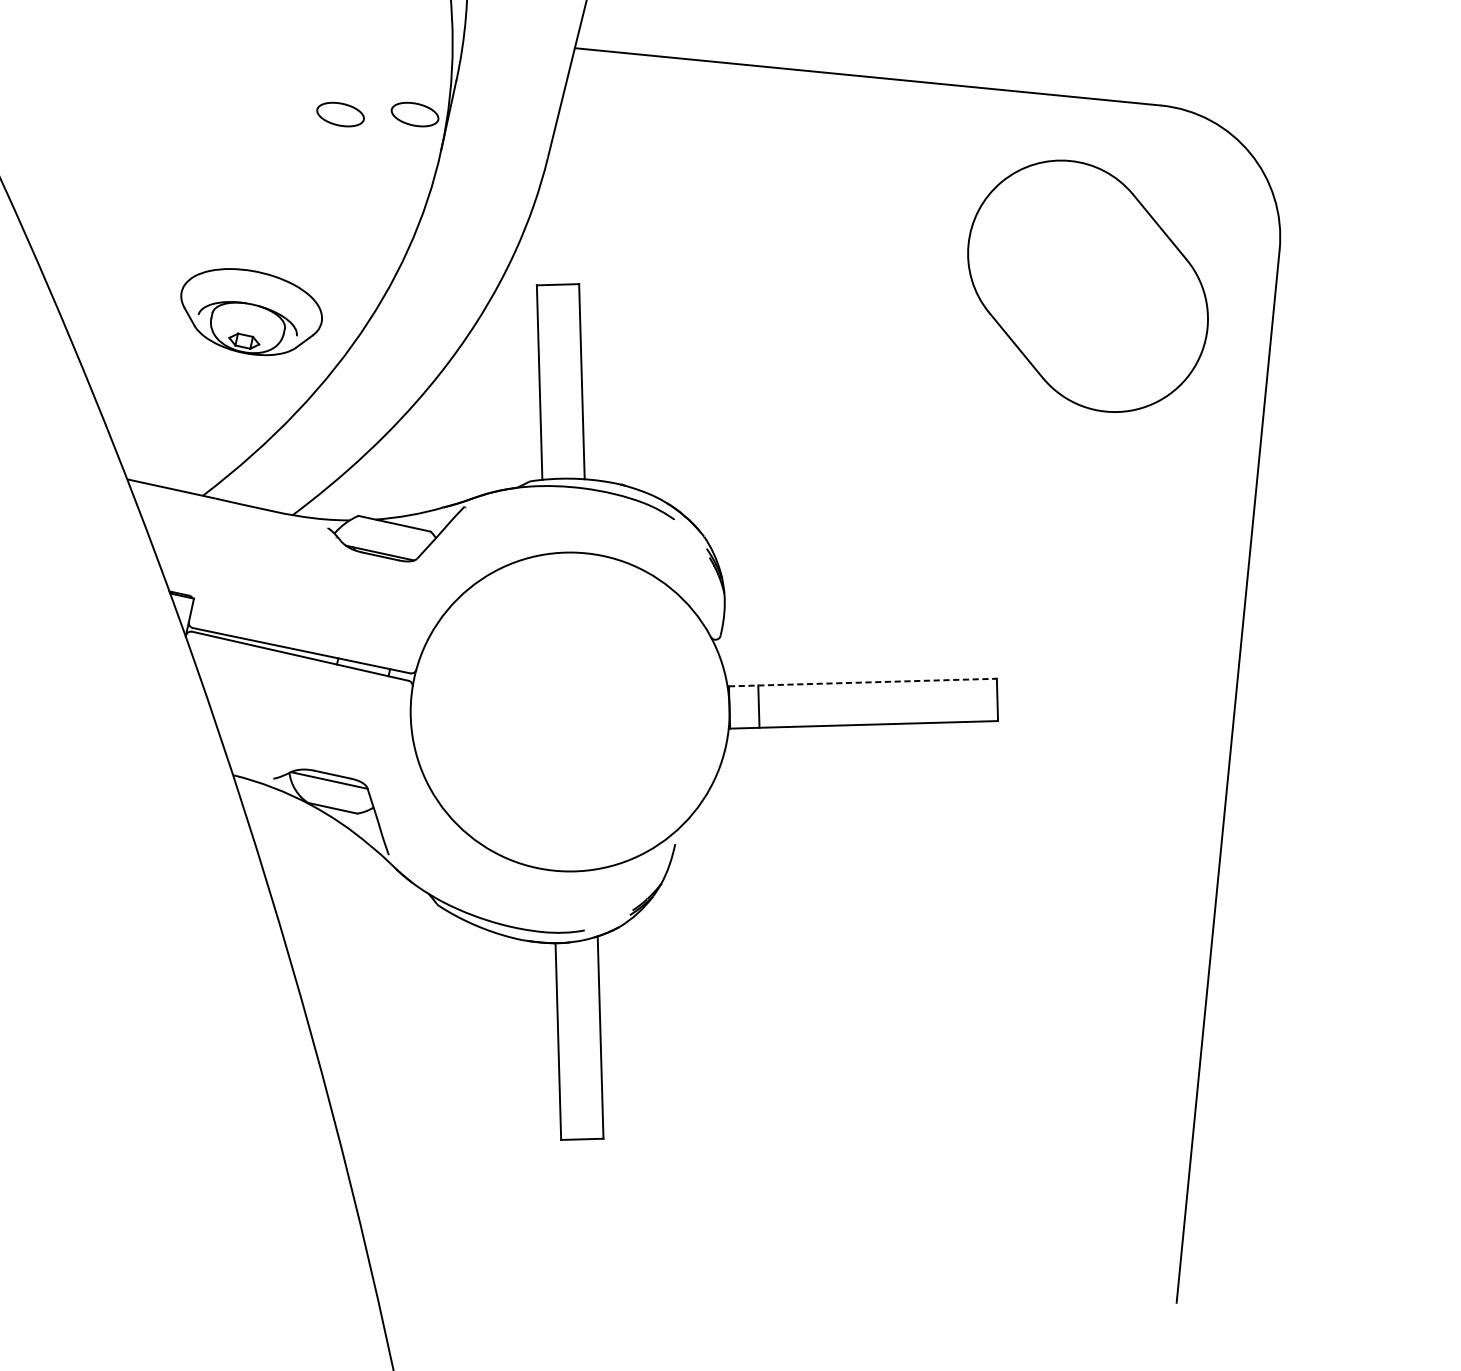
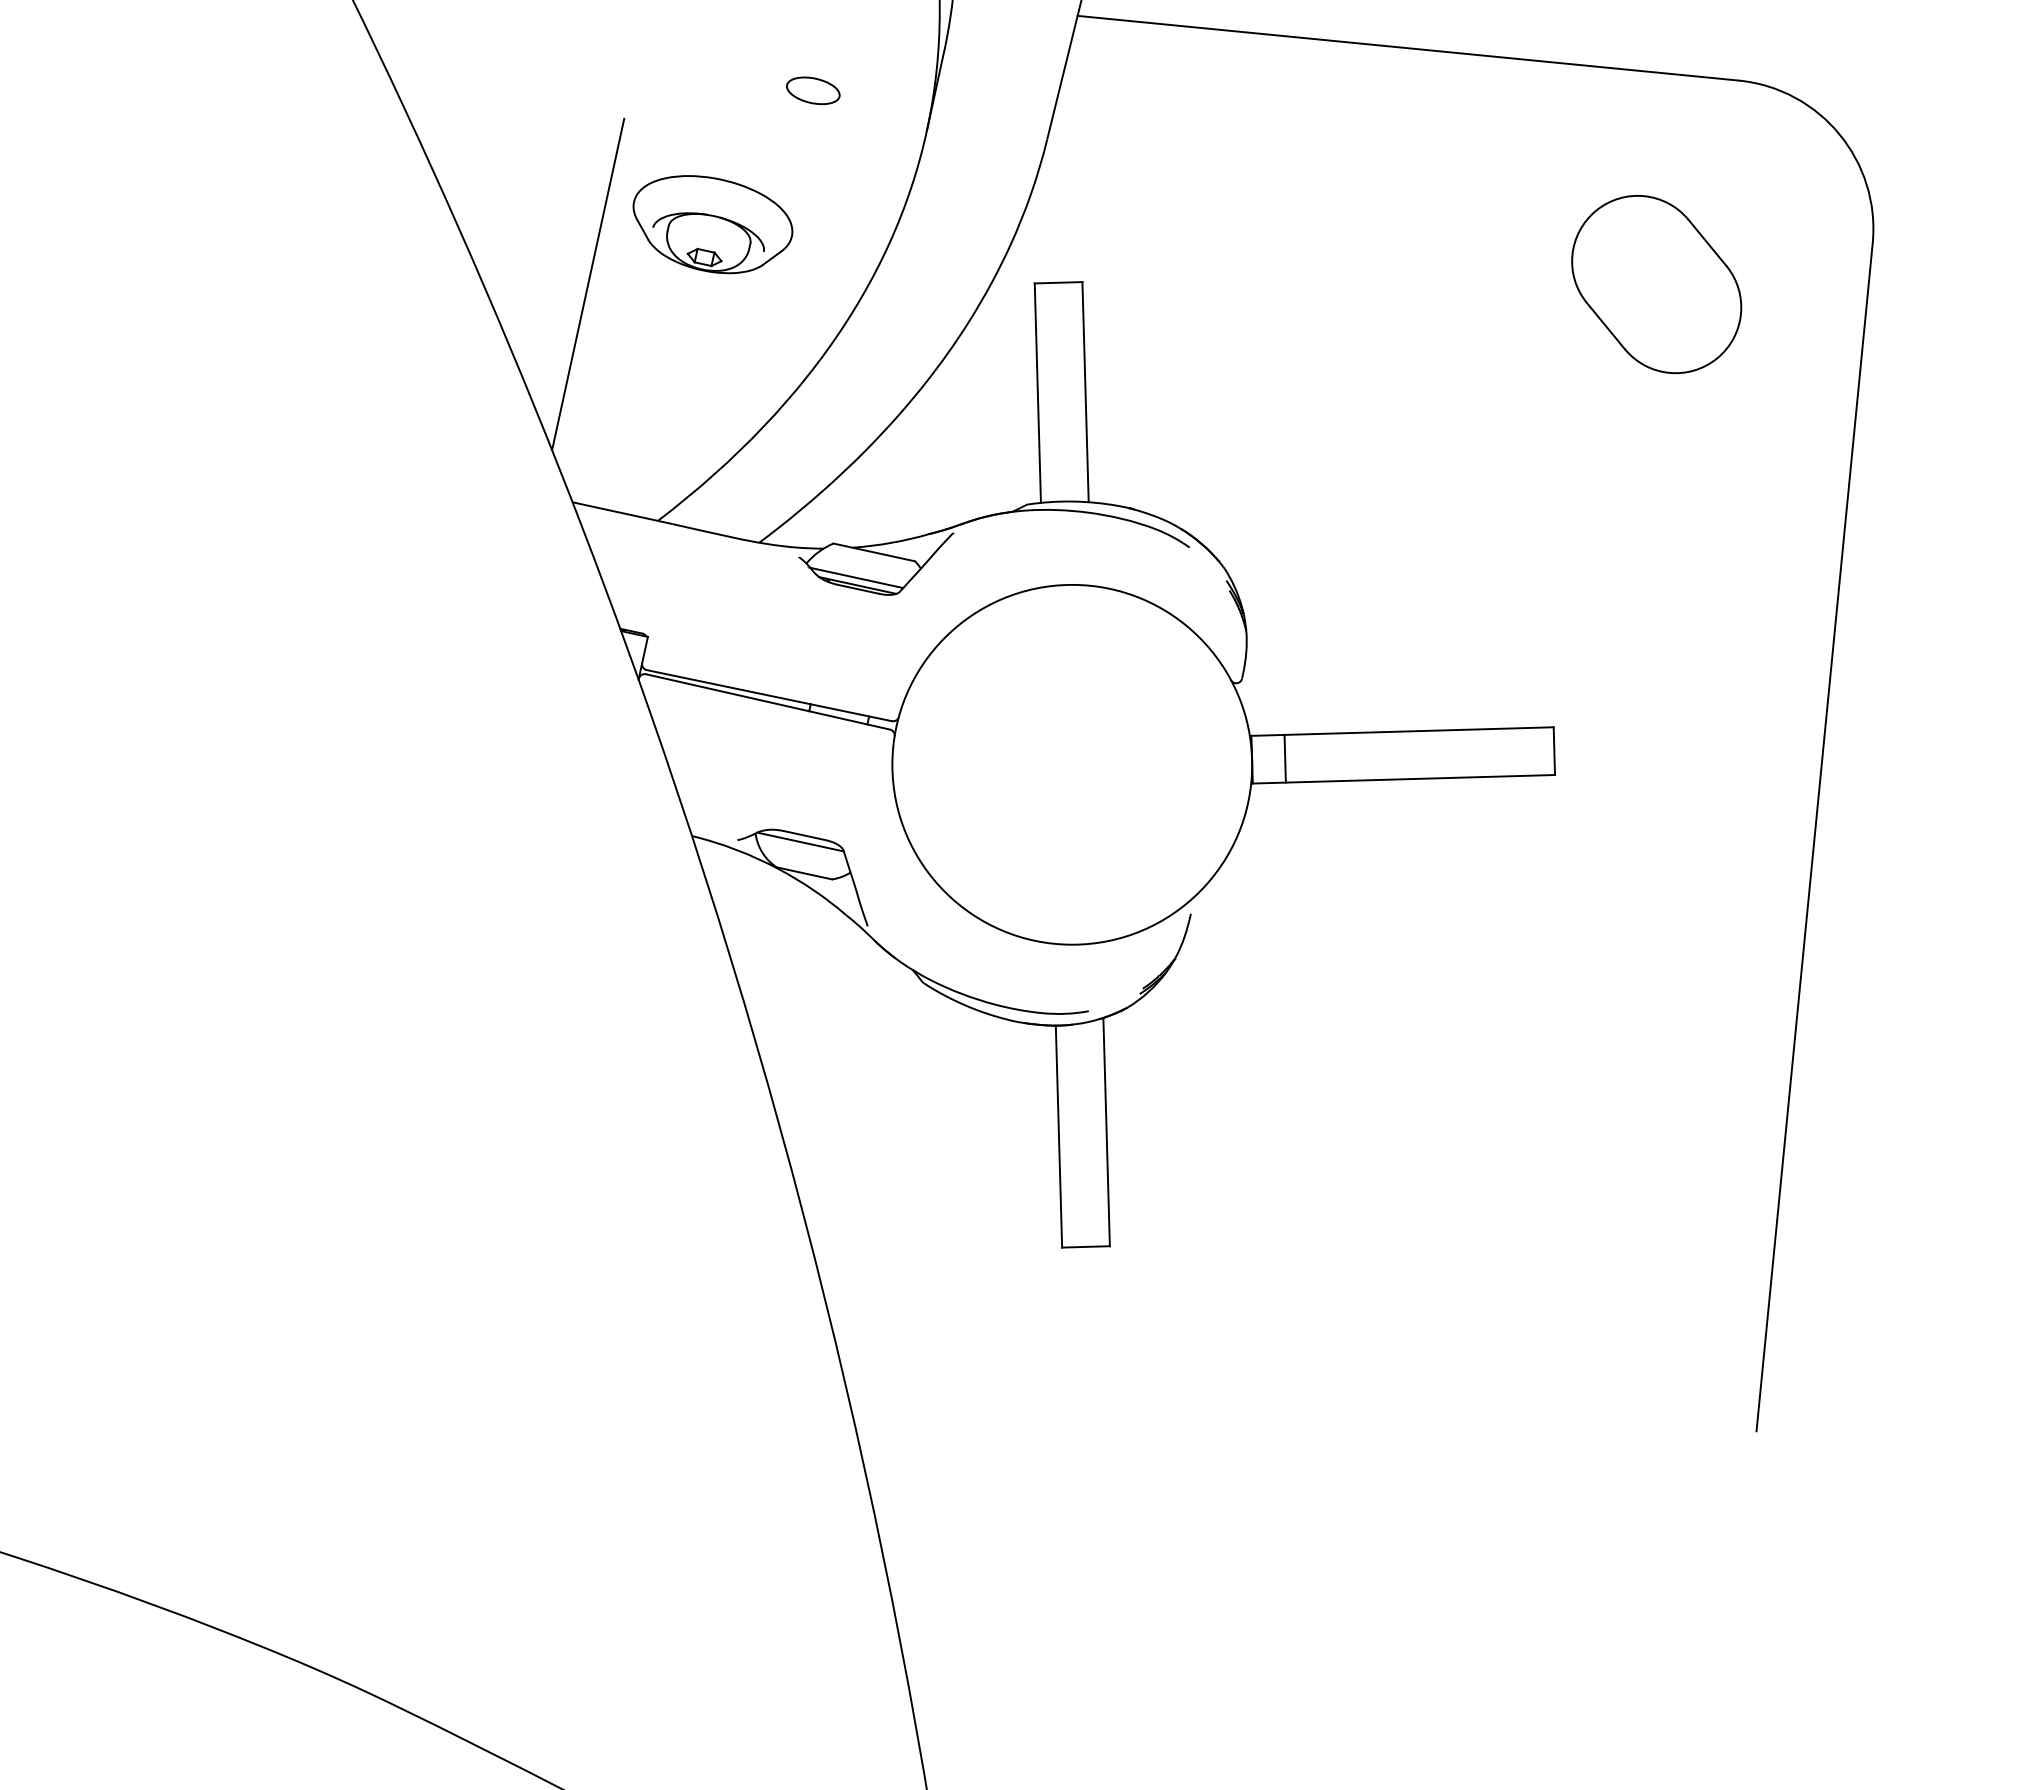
part: (415, 114) -> (897, 90), removed
line: (141, 286) -> (588, 284), added
part: (1088, 286) -> (1656, 284), size x0.62
part: (251, 311) -> (712, 224), moved
line: (378, 545) -> (856, 577), added
line: (863, 682) -> (1403, 731), dashed -> solid

